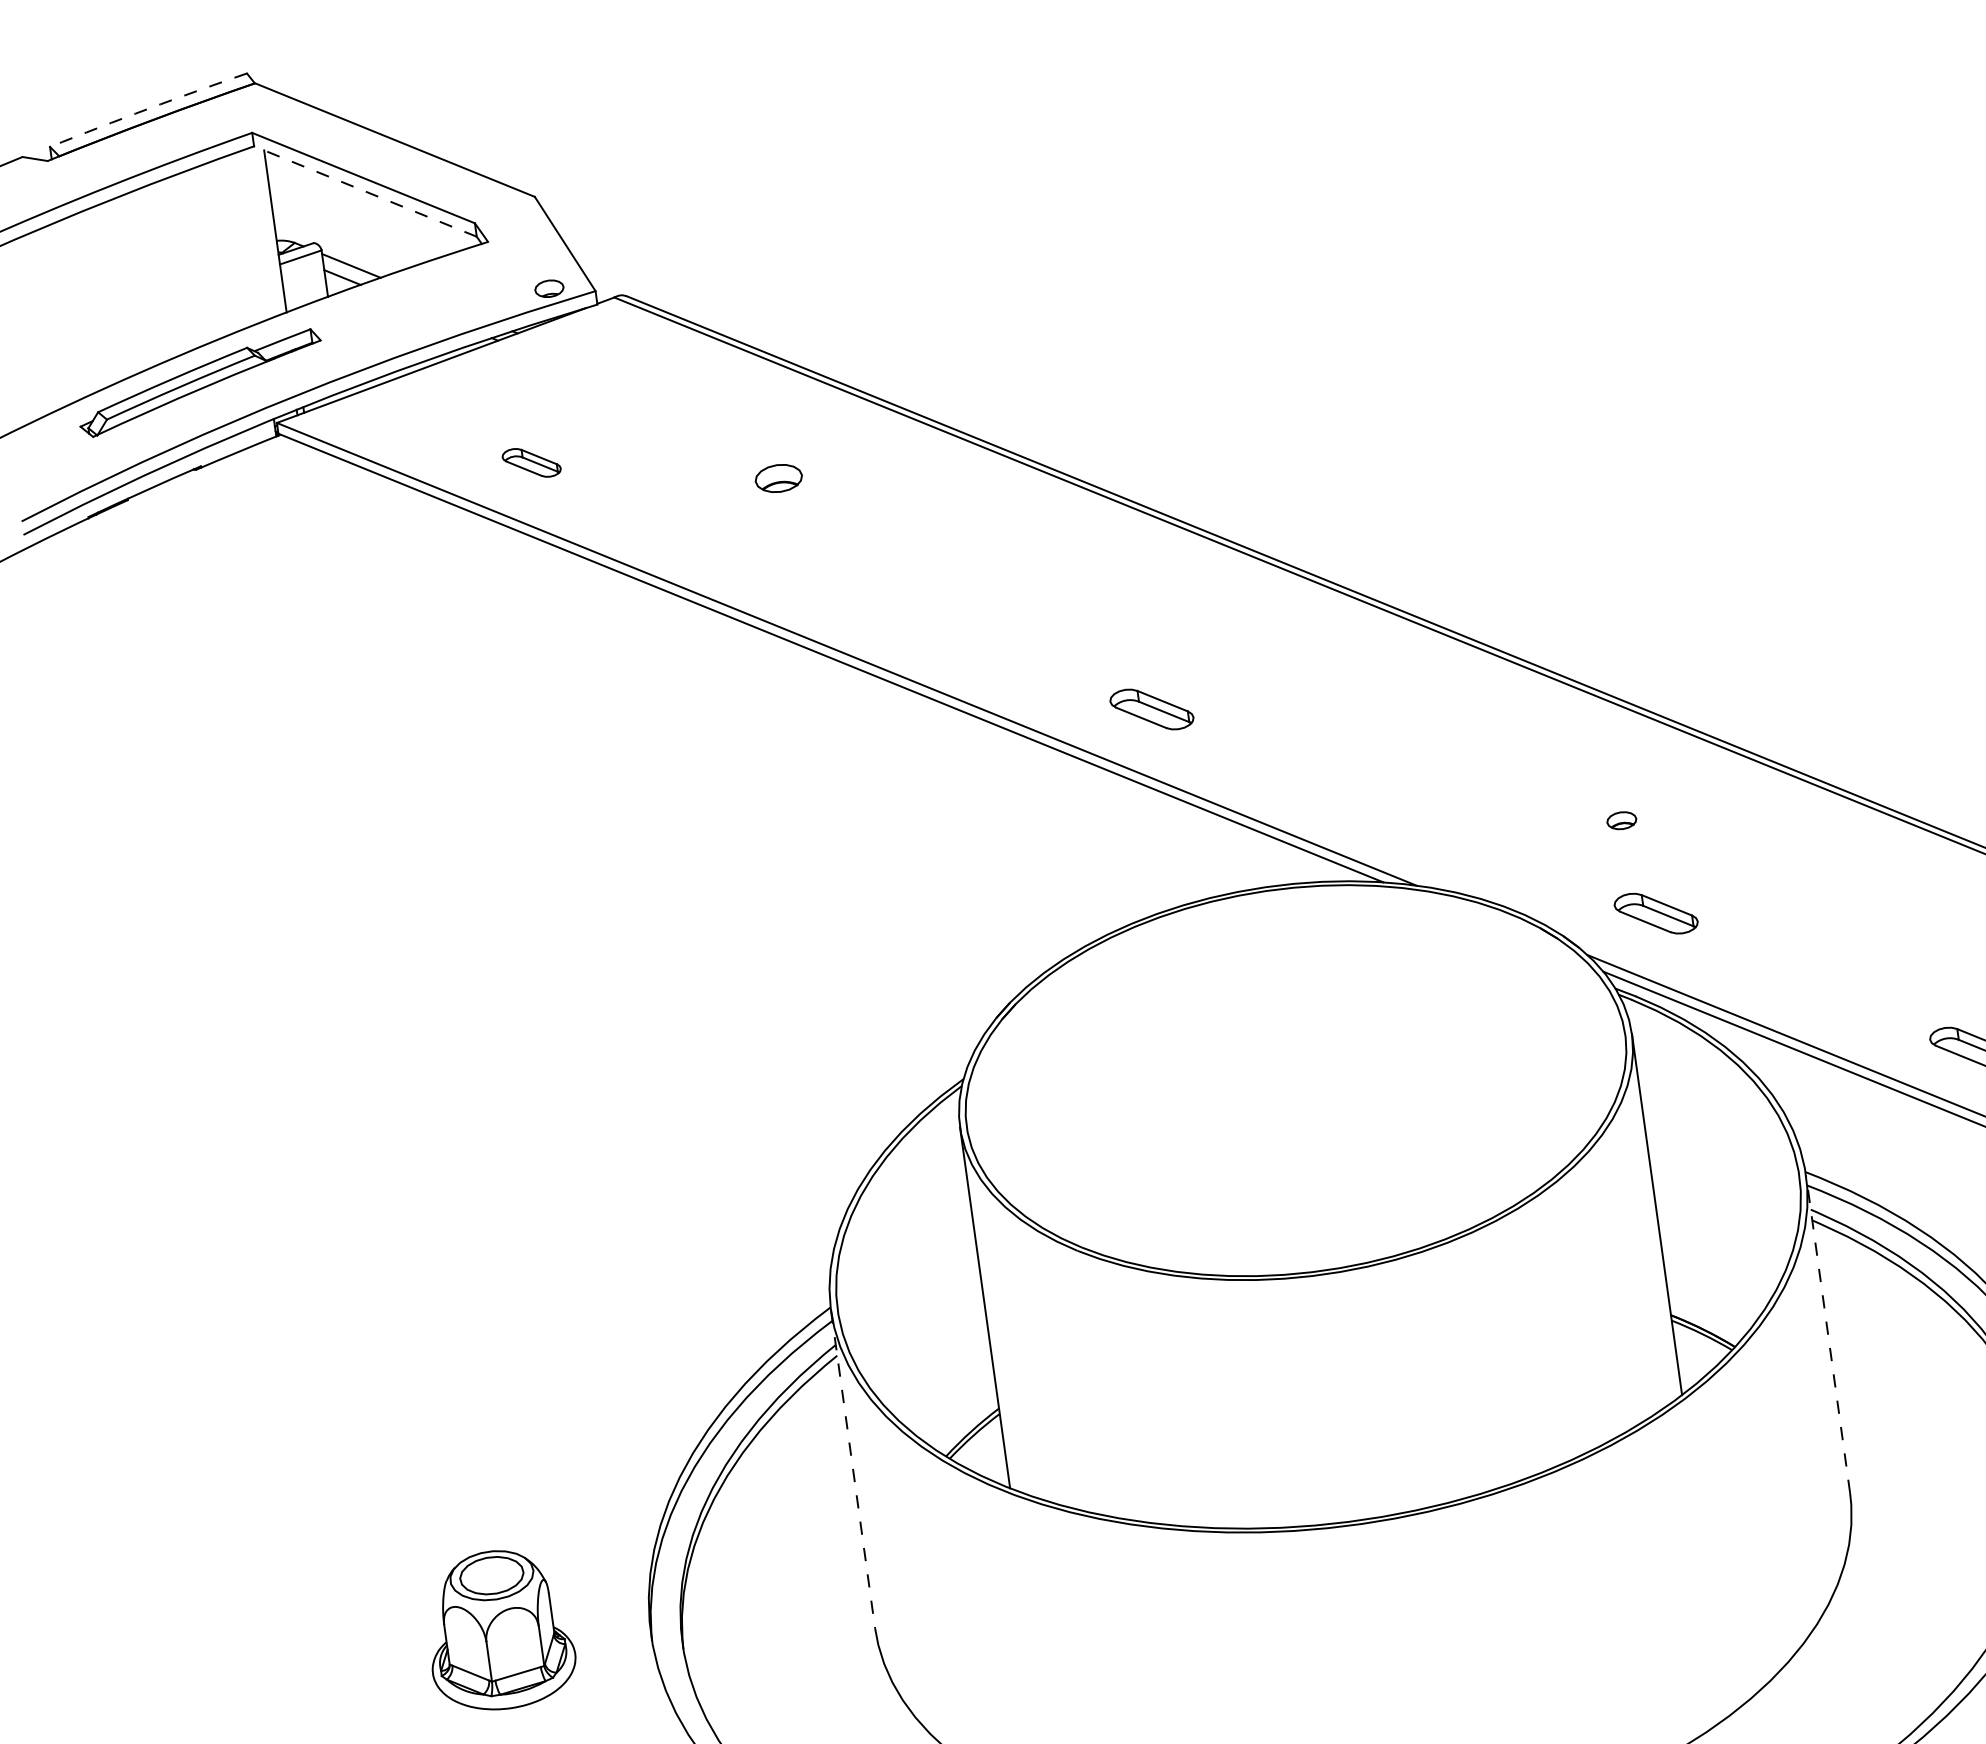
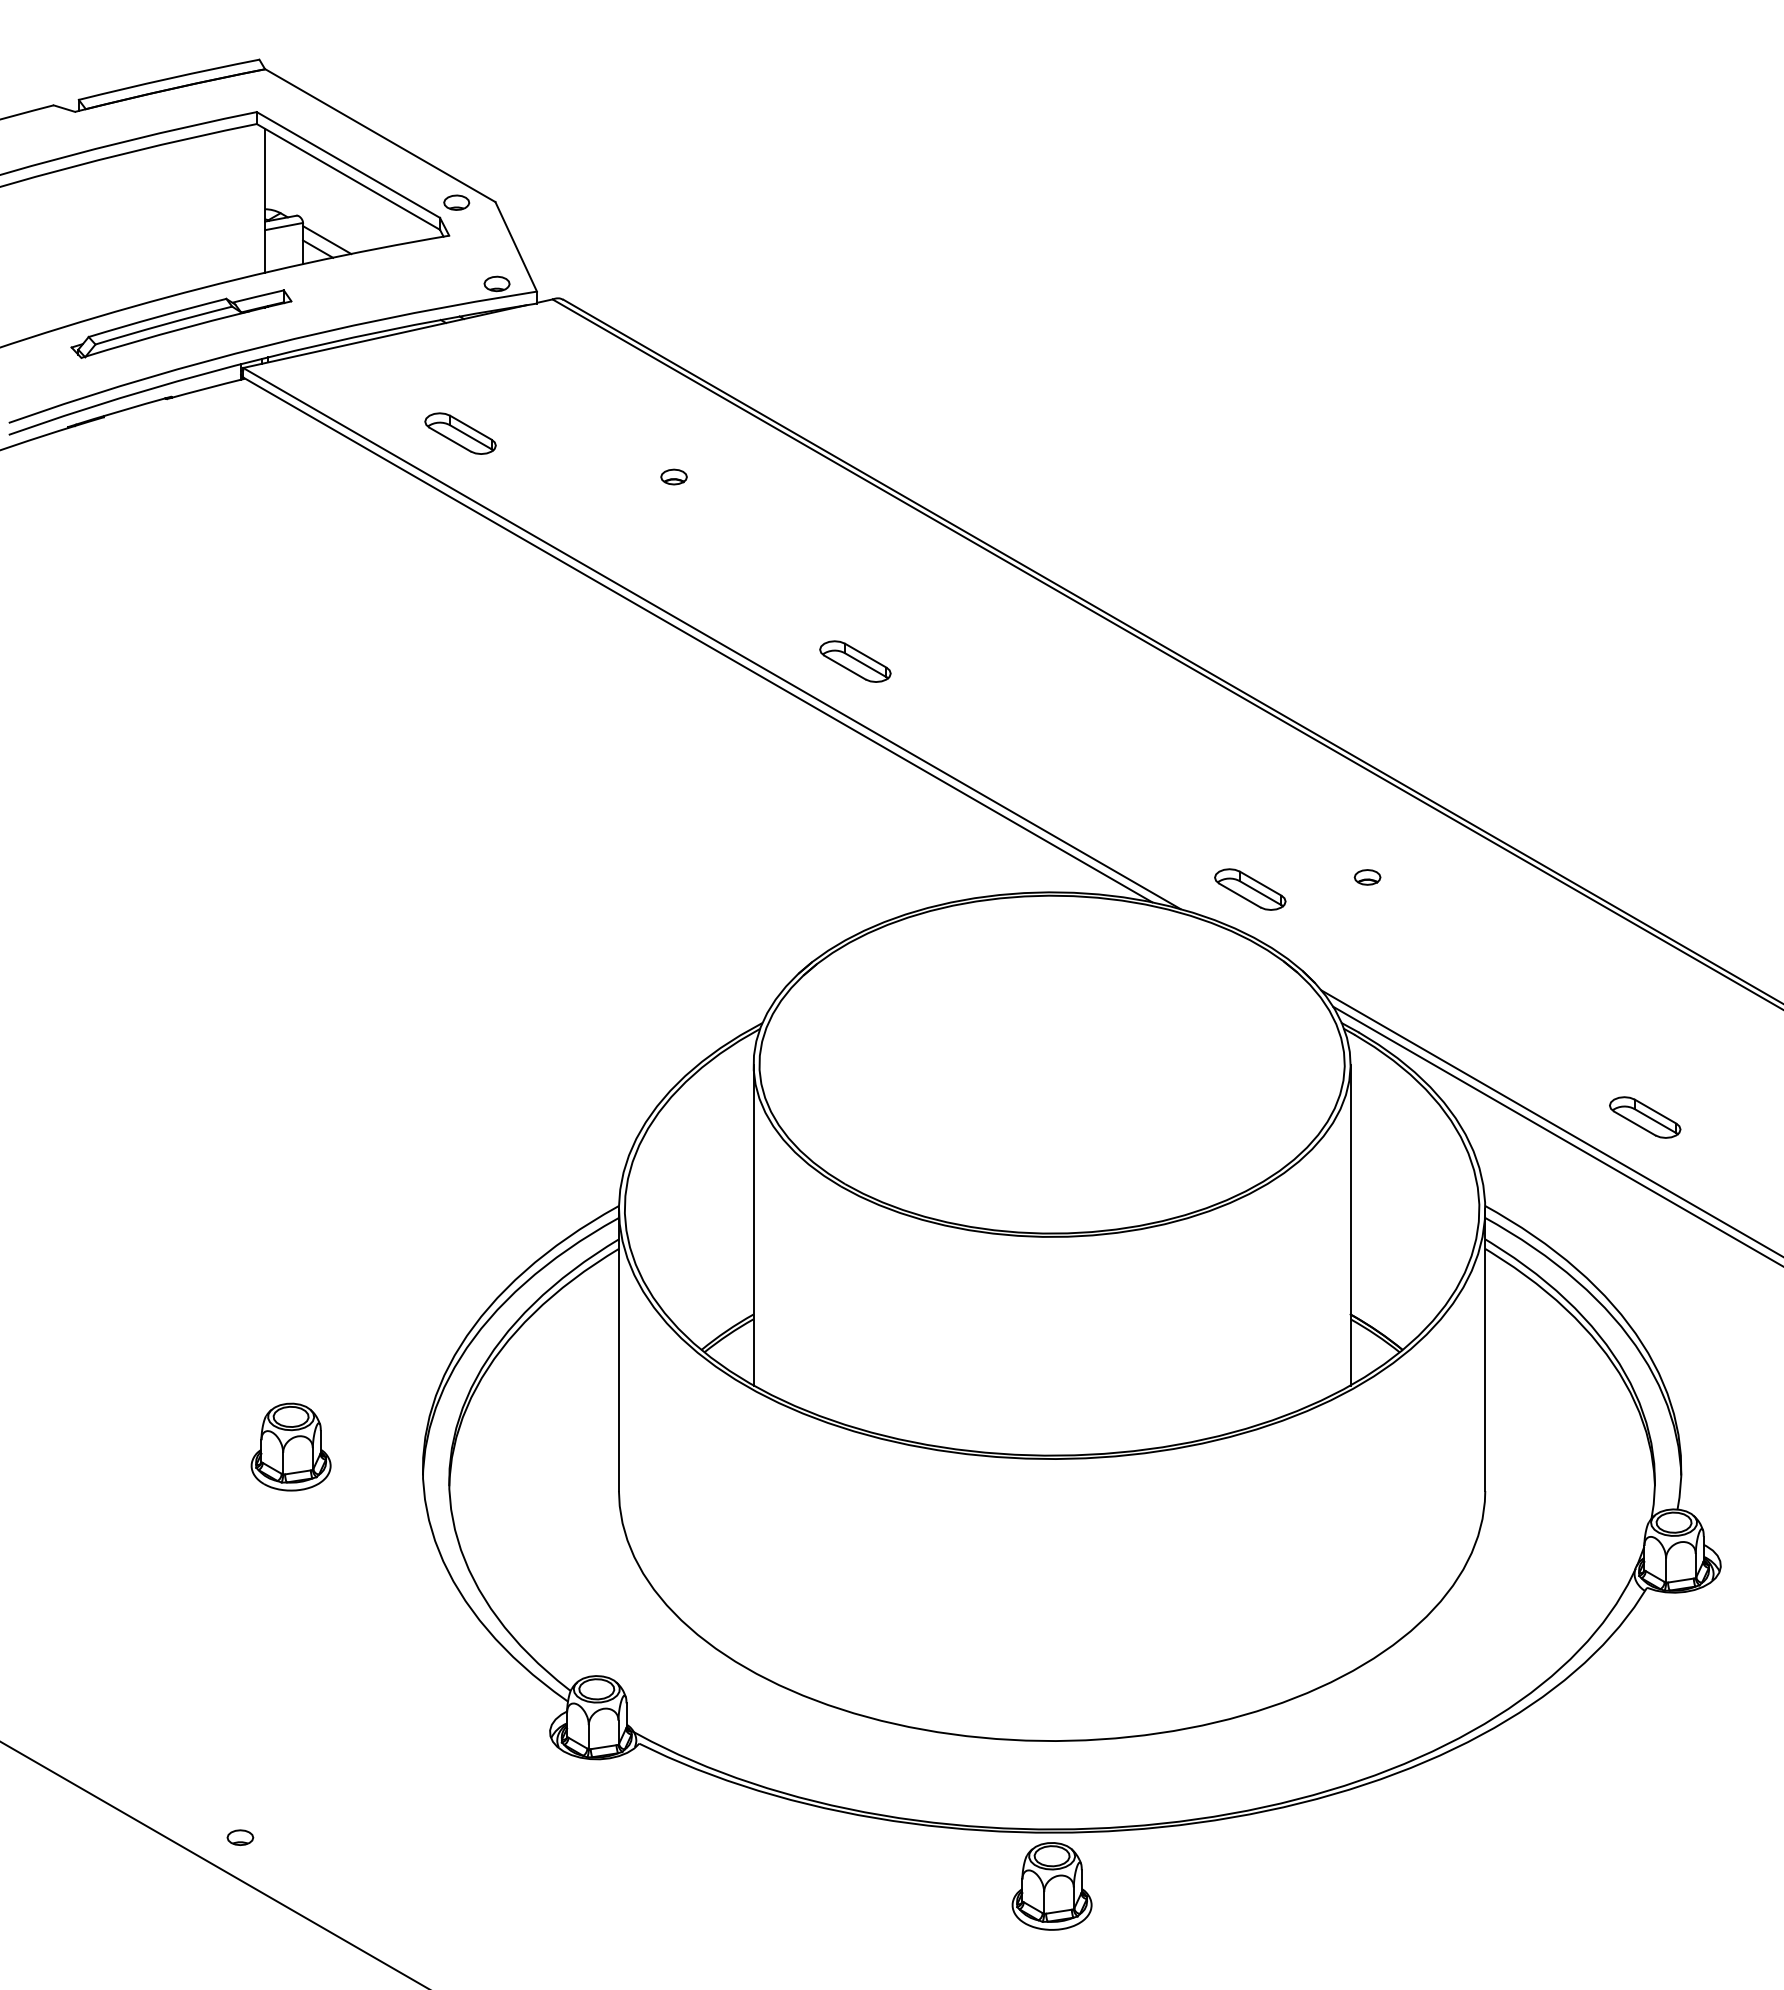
arc: (147, 108) -> (168, 78), dashed -> solid
line: (365, 191) -> (348, 176), dashed -> solid
part: (491, 203) -> (456, 202), added
part: (531, 462) -> (460, 433), size x1.43
part: (778, 477) -> (673, 476), size x0.62
part: (1152, 709) -> (855, 661), moved
part: (1656, 913) -> (1250, 889), moved
line: (1828, 1333) -> (1485, 1349), dashed -> solid
line: (852, 1470) -> (618, 1350), dashed -> solid
part: (498, 1629) -> (290, 1446), size x0.62

